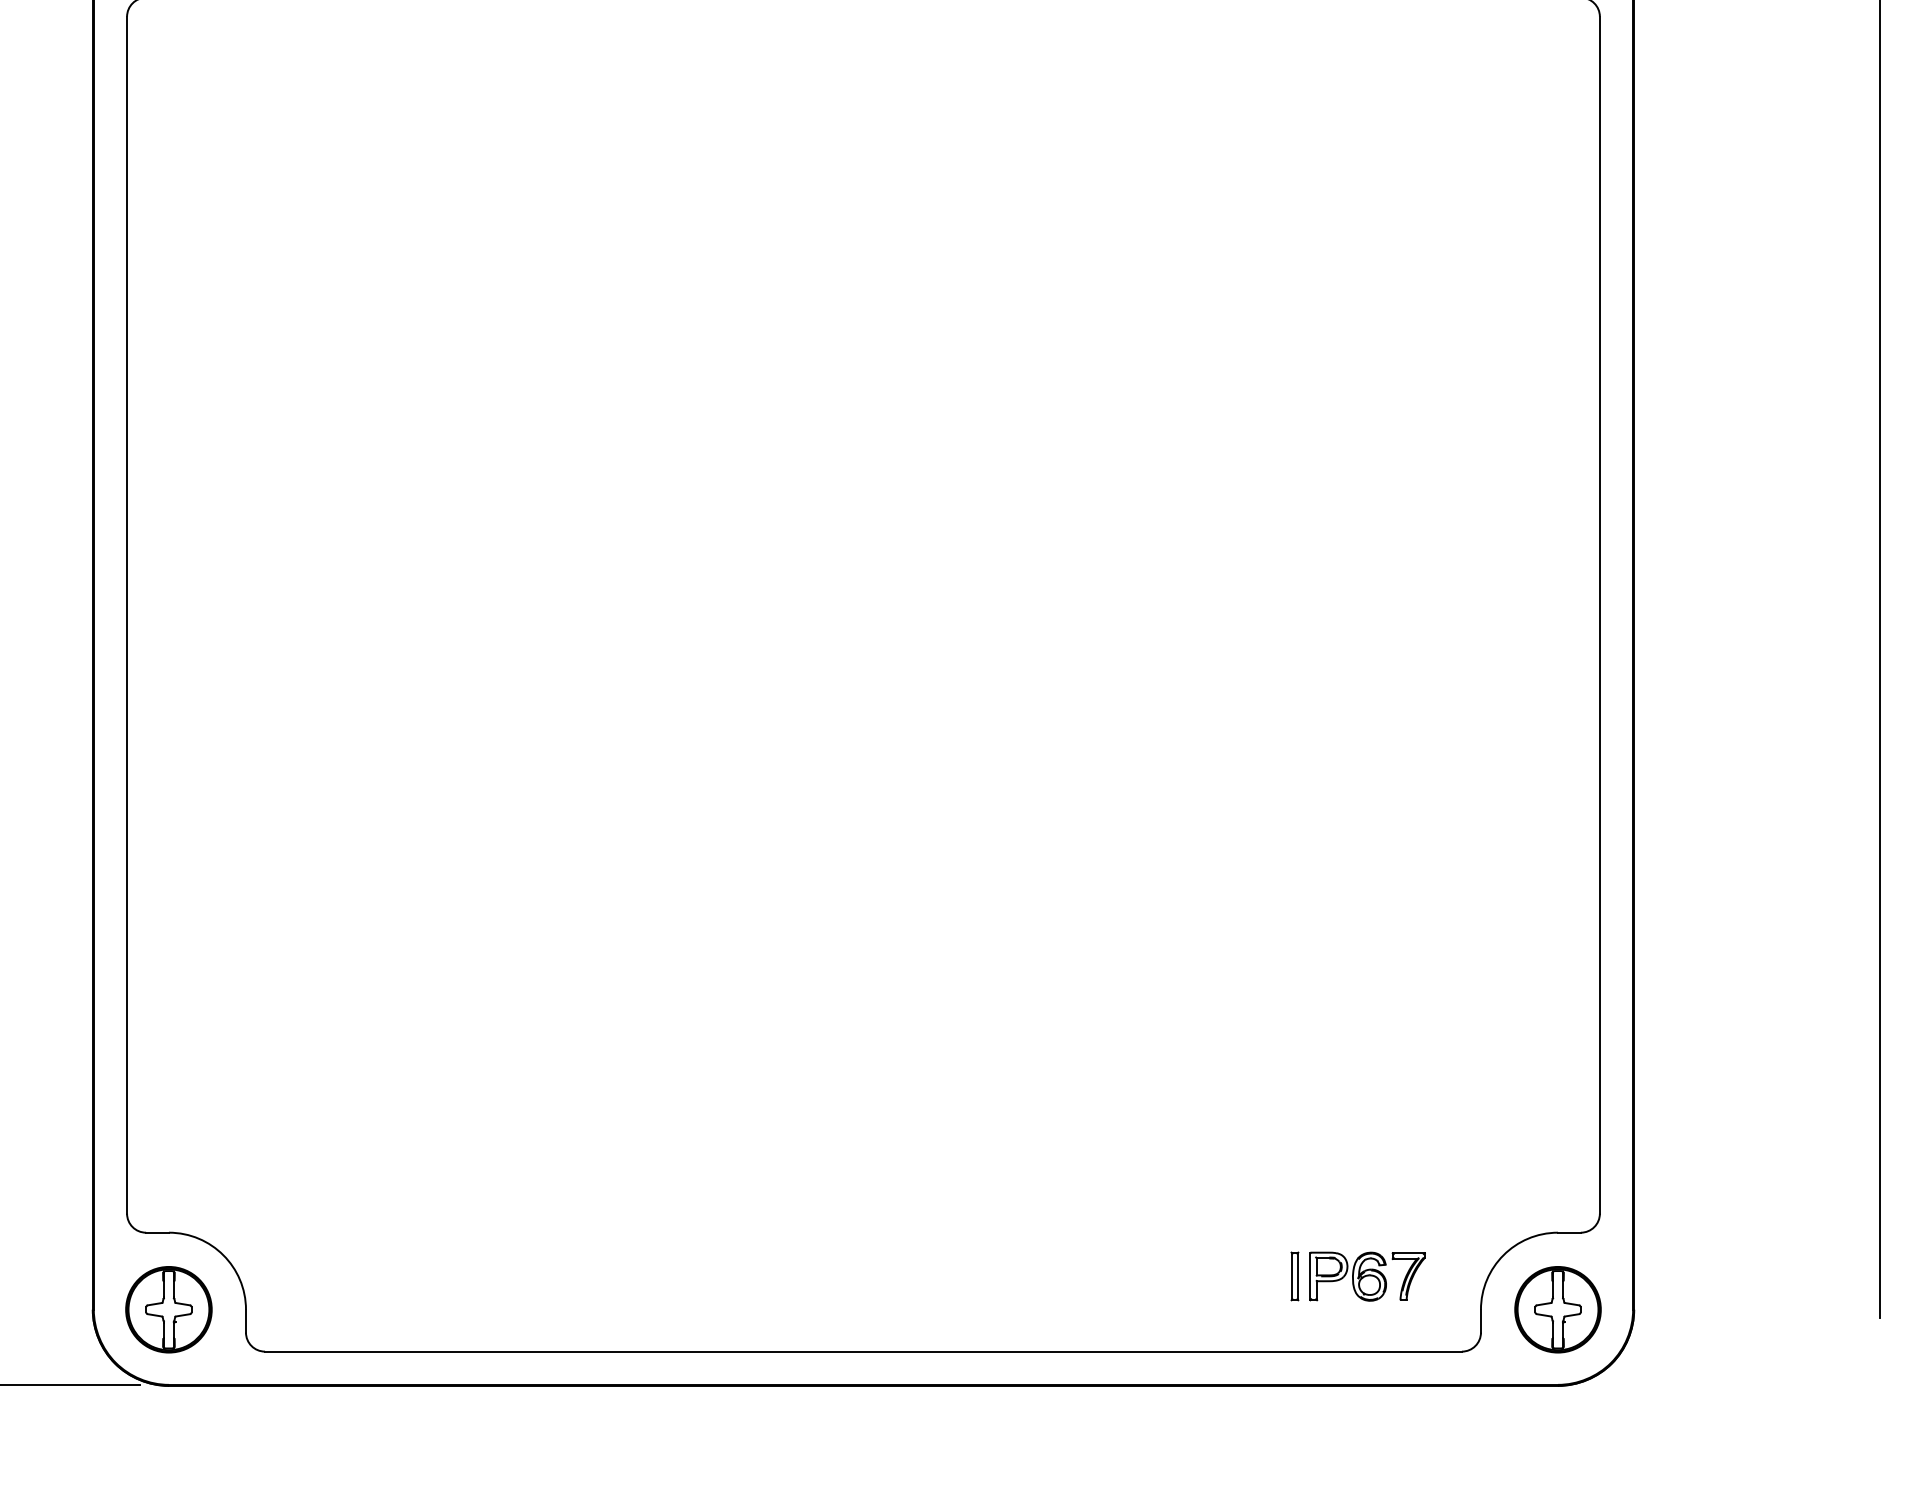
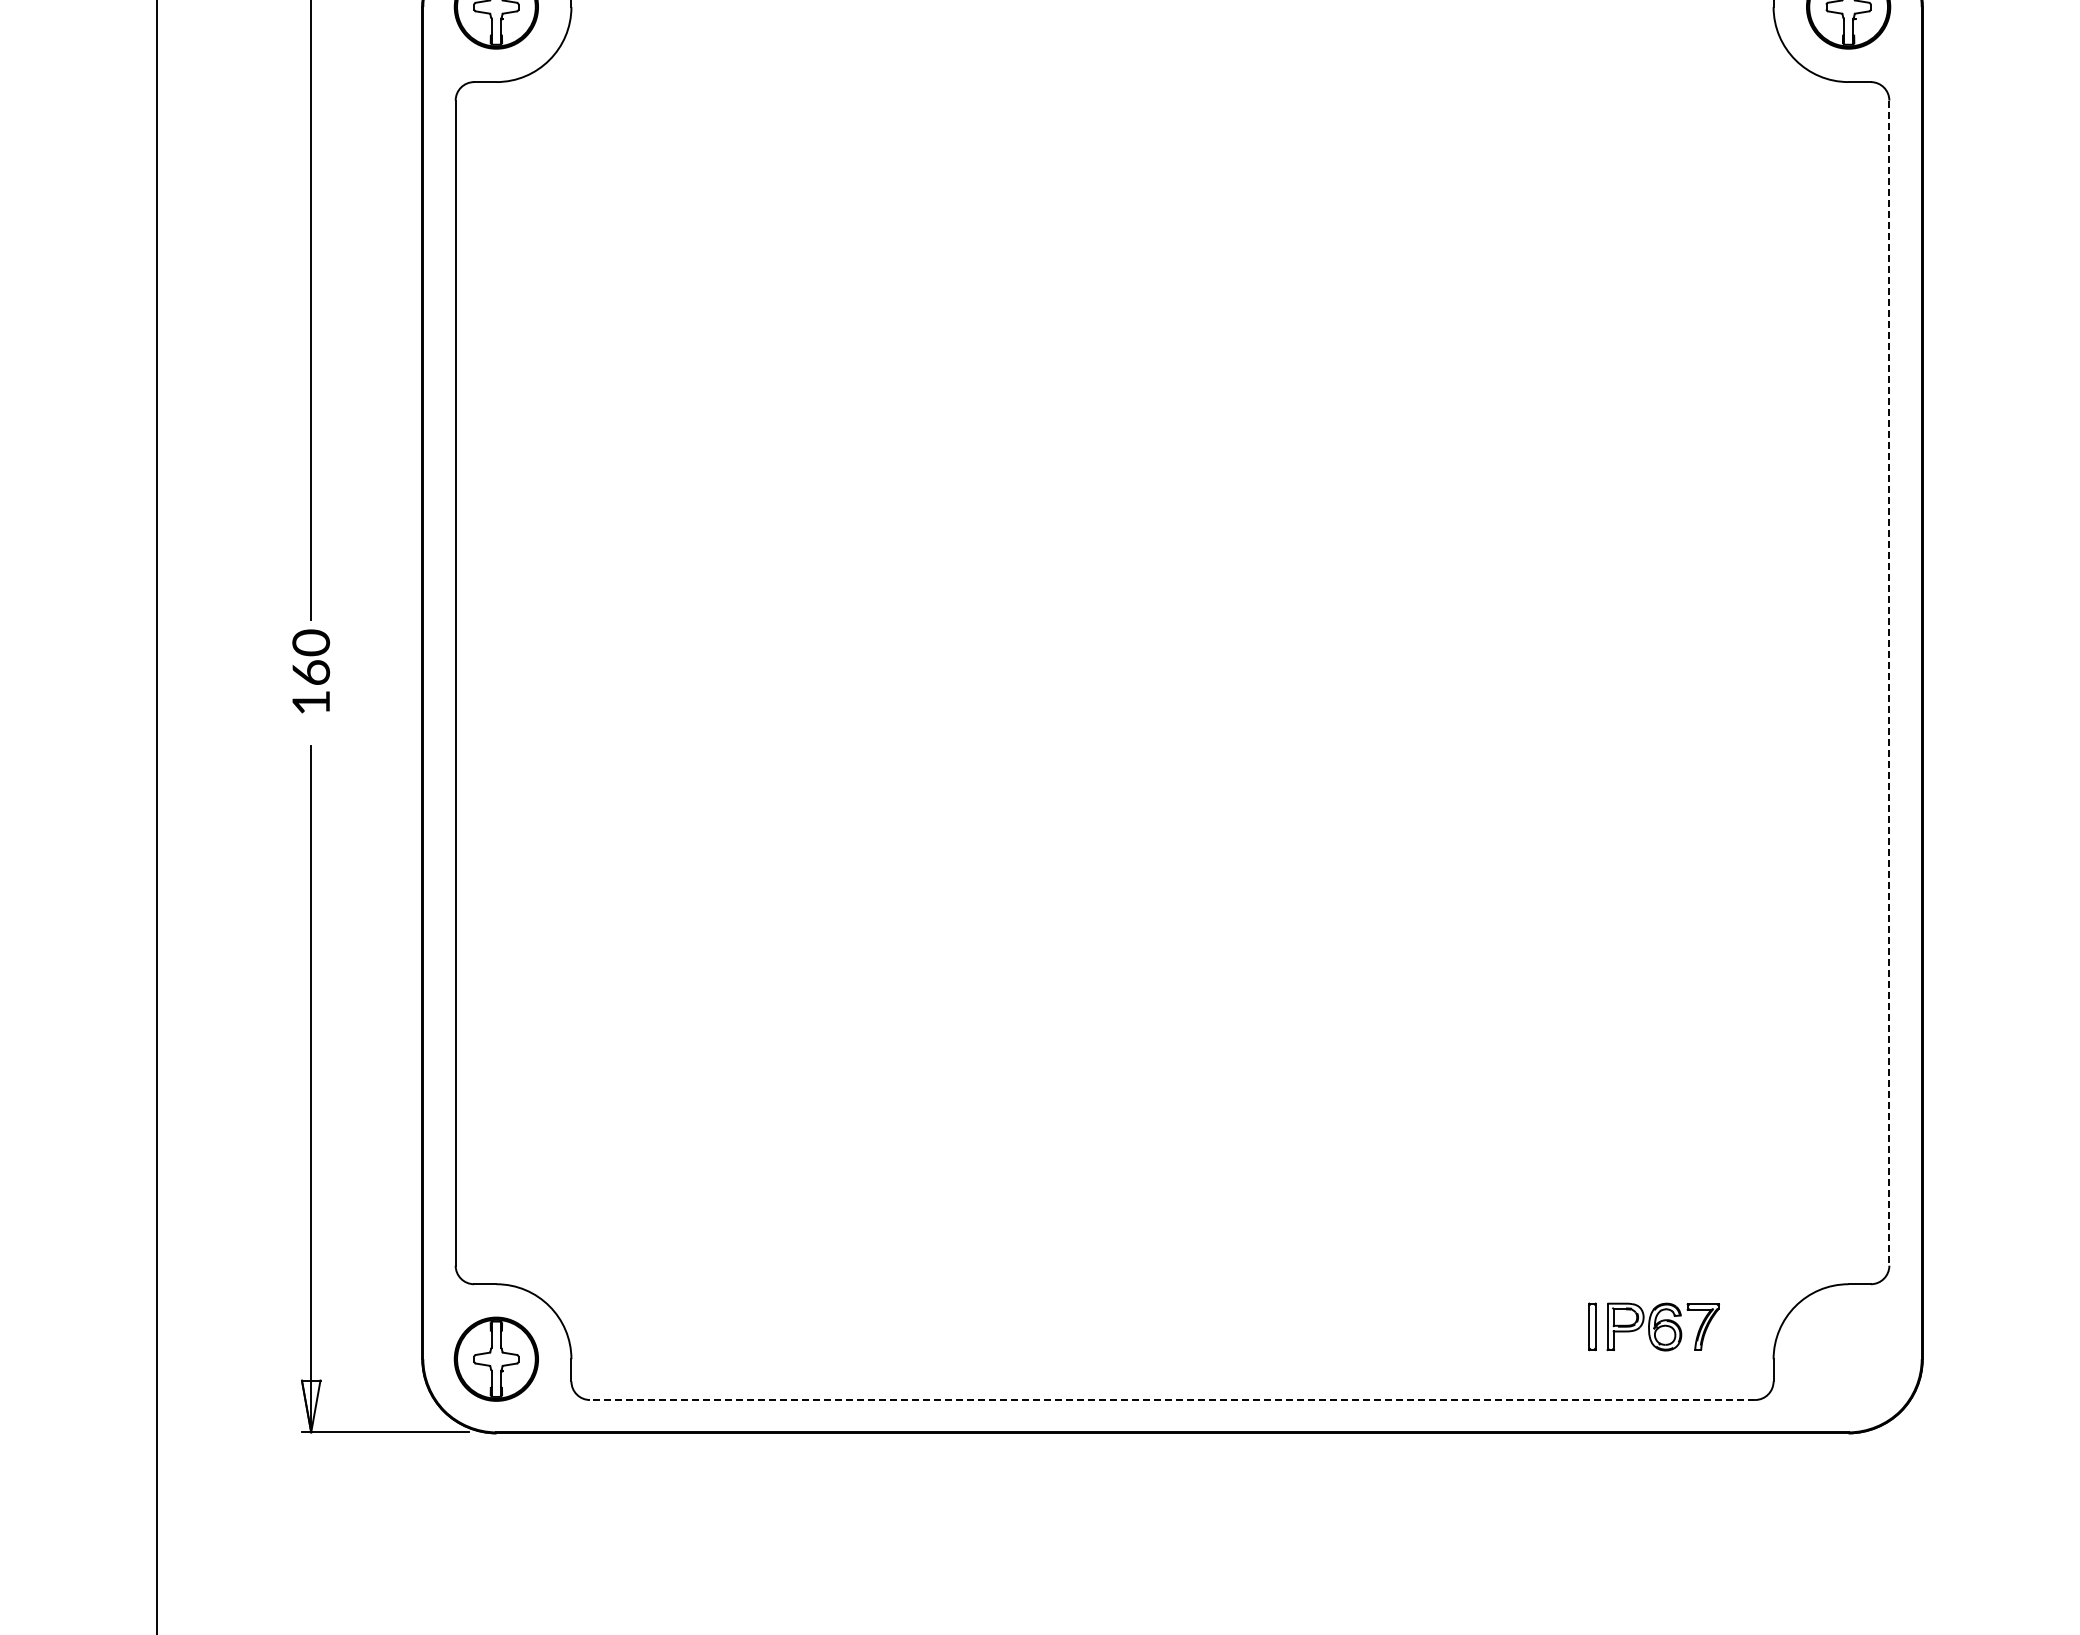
line: (1600, 615) -> (1889, 683), solid -> dashed
part: (1557, 1308) -> (1848, 1358), removed
line: (863, 1352) -> (1172, 1400), solid -> dashed

